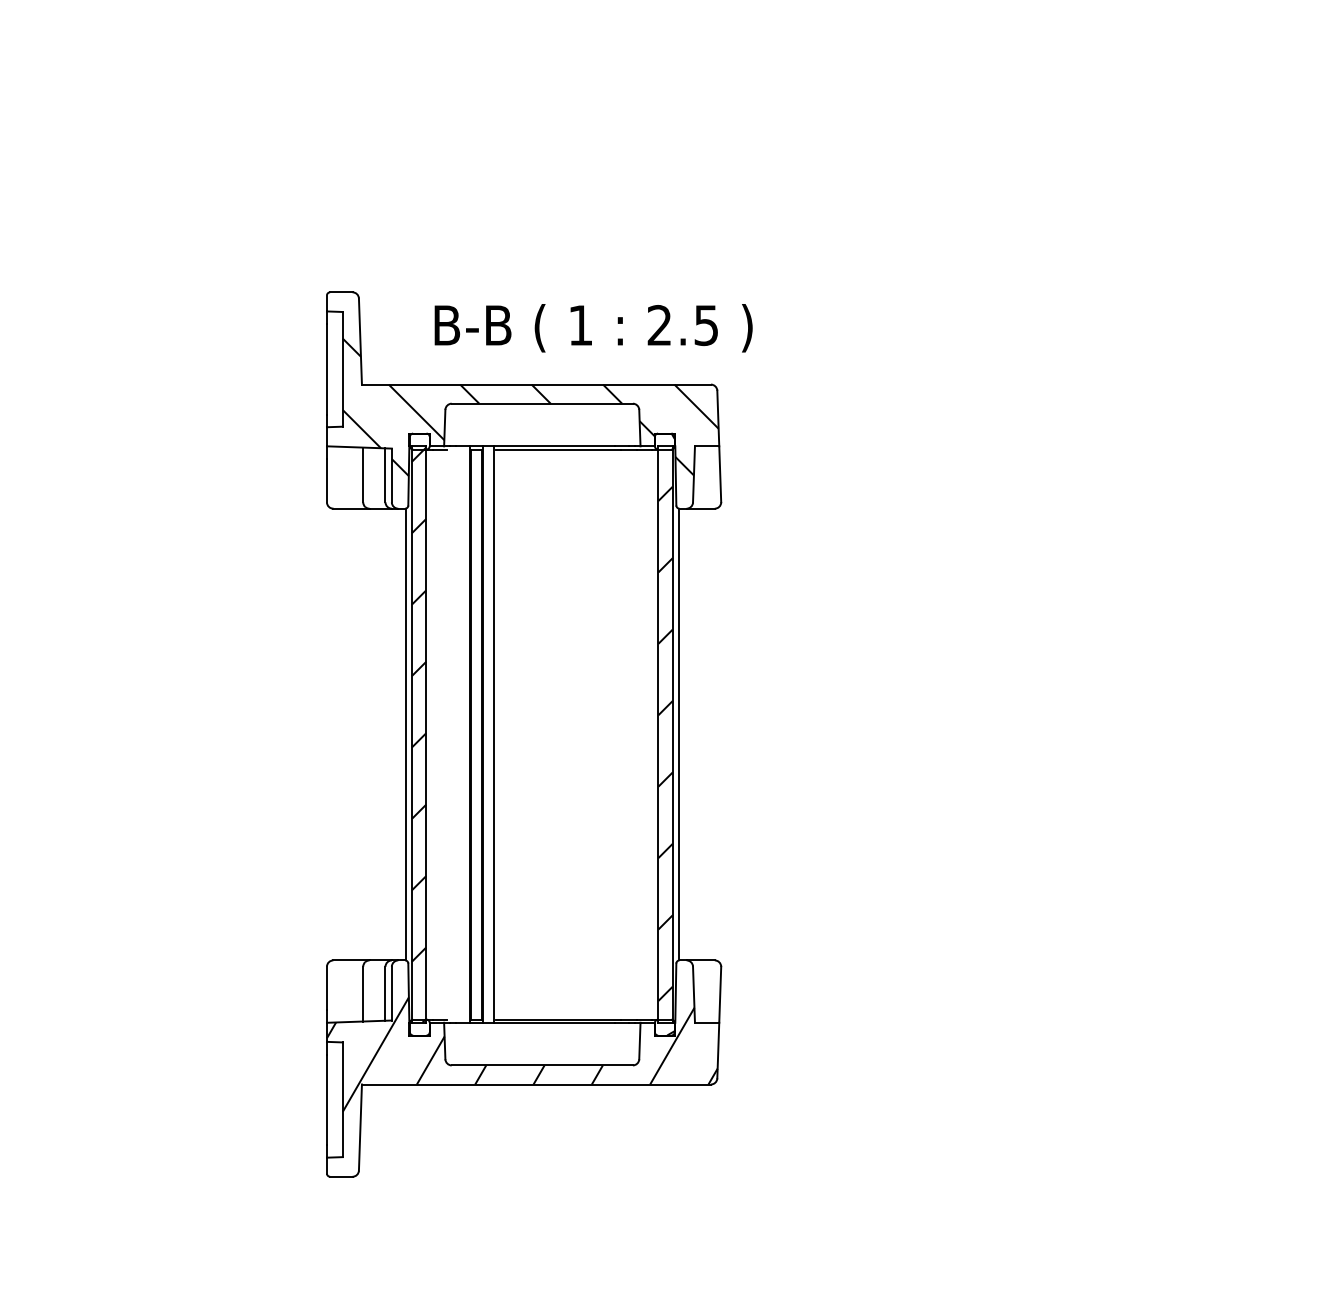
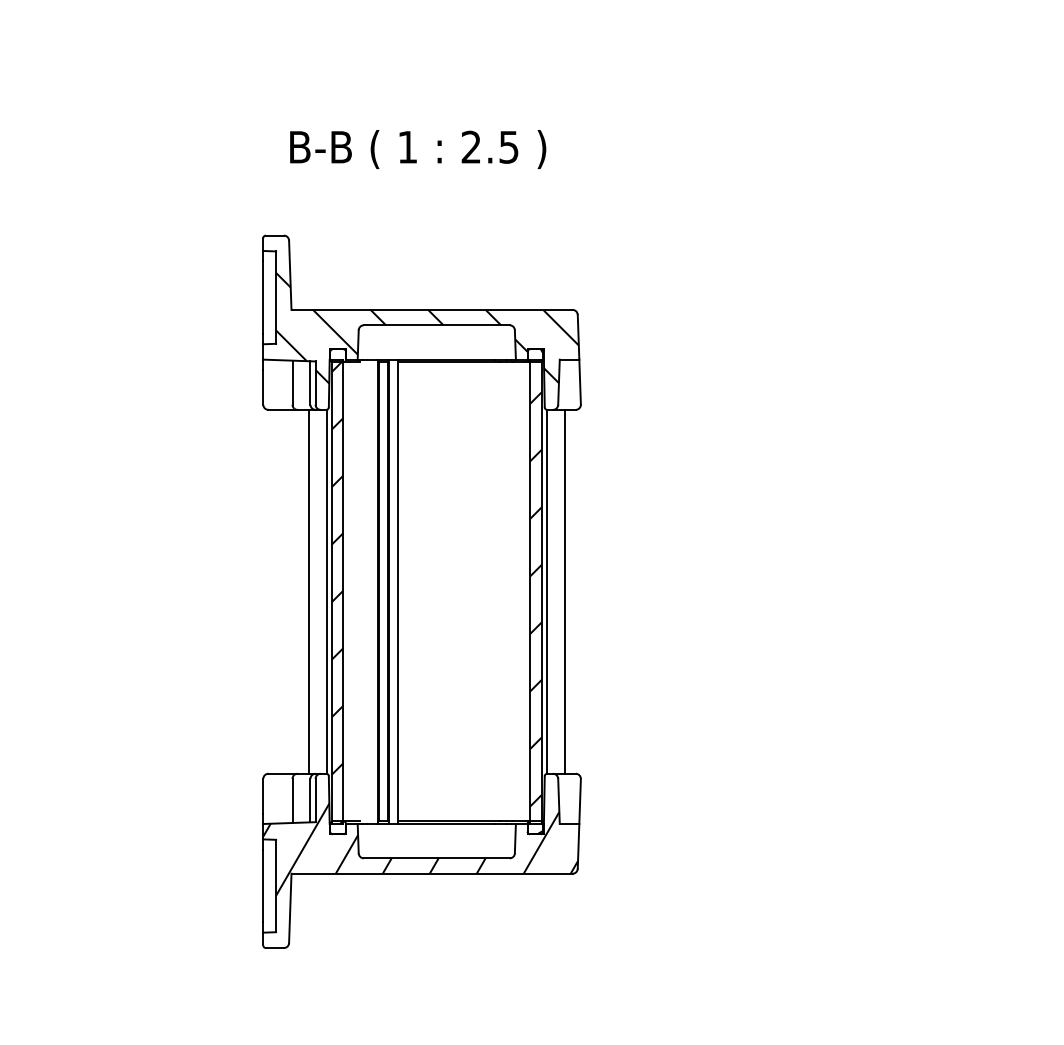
text: (594, 328) -> (418, 149), moved
line: (383, 734) -> (308, 591), added
line: (700, 734) -> (564, 591), added

